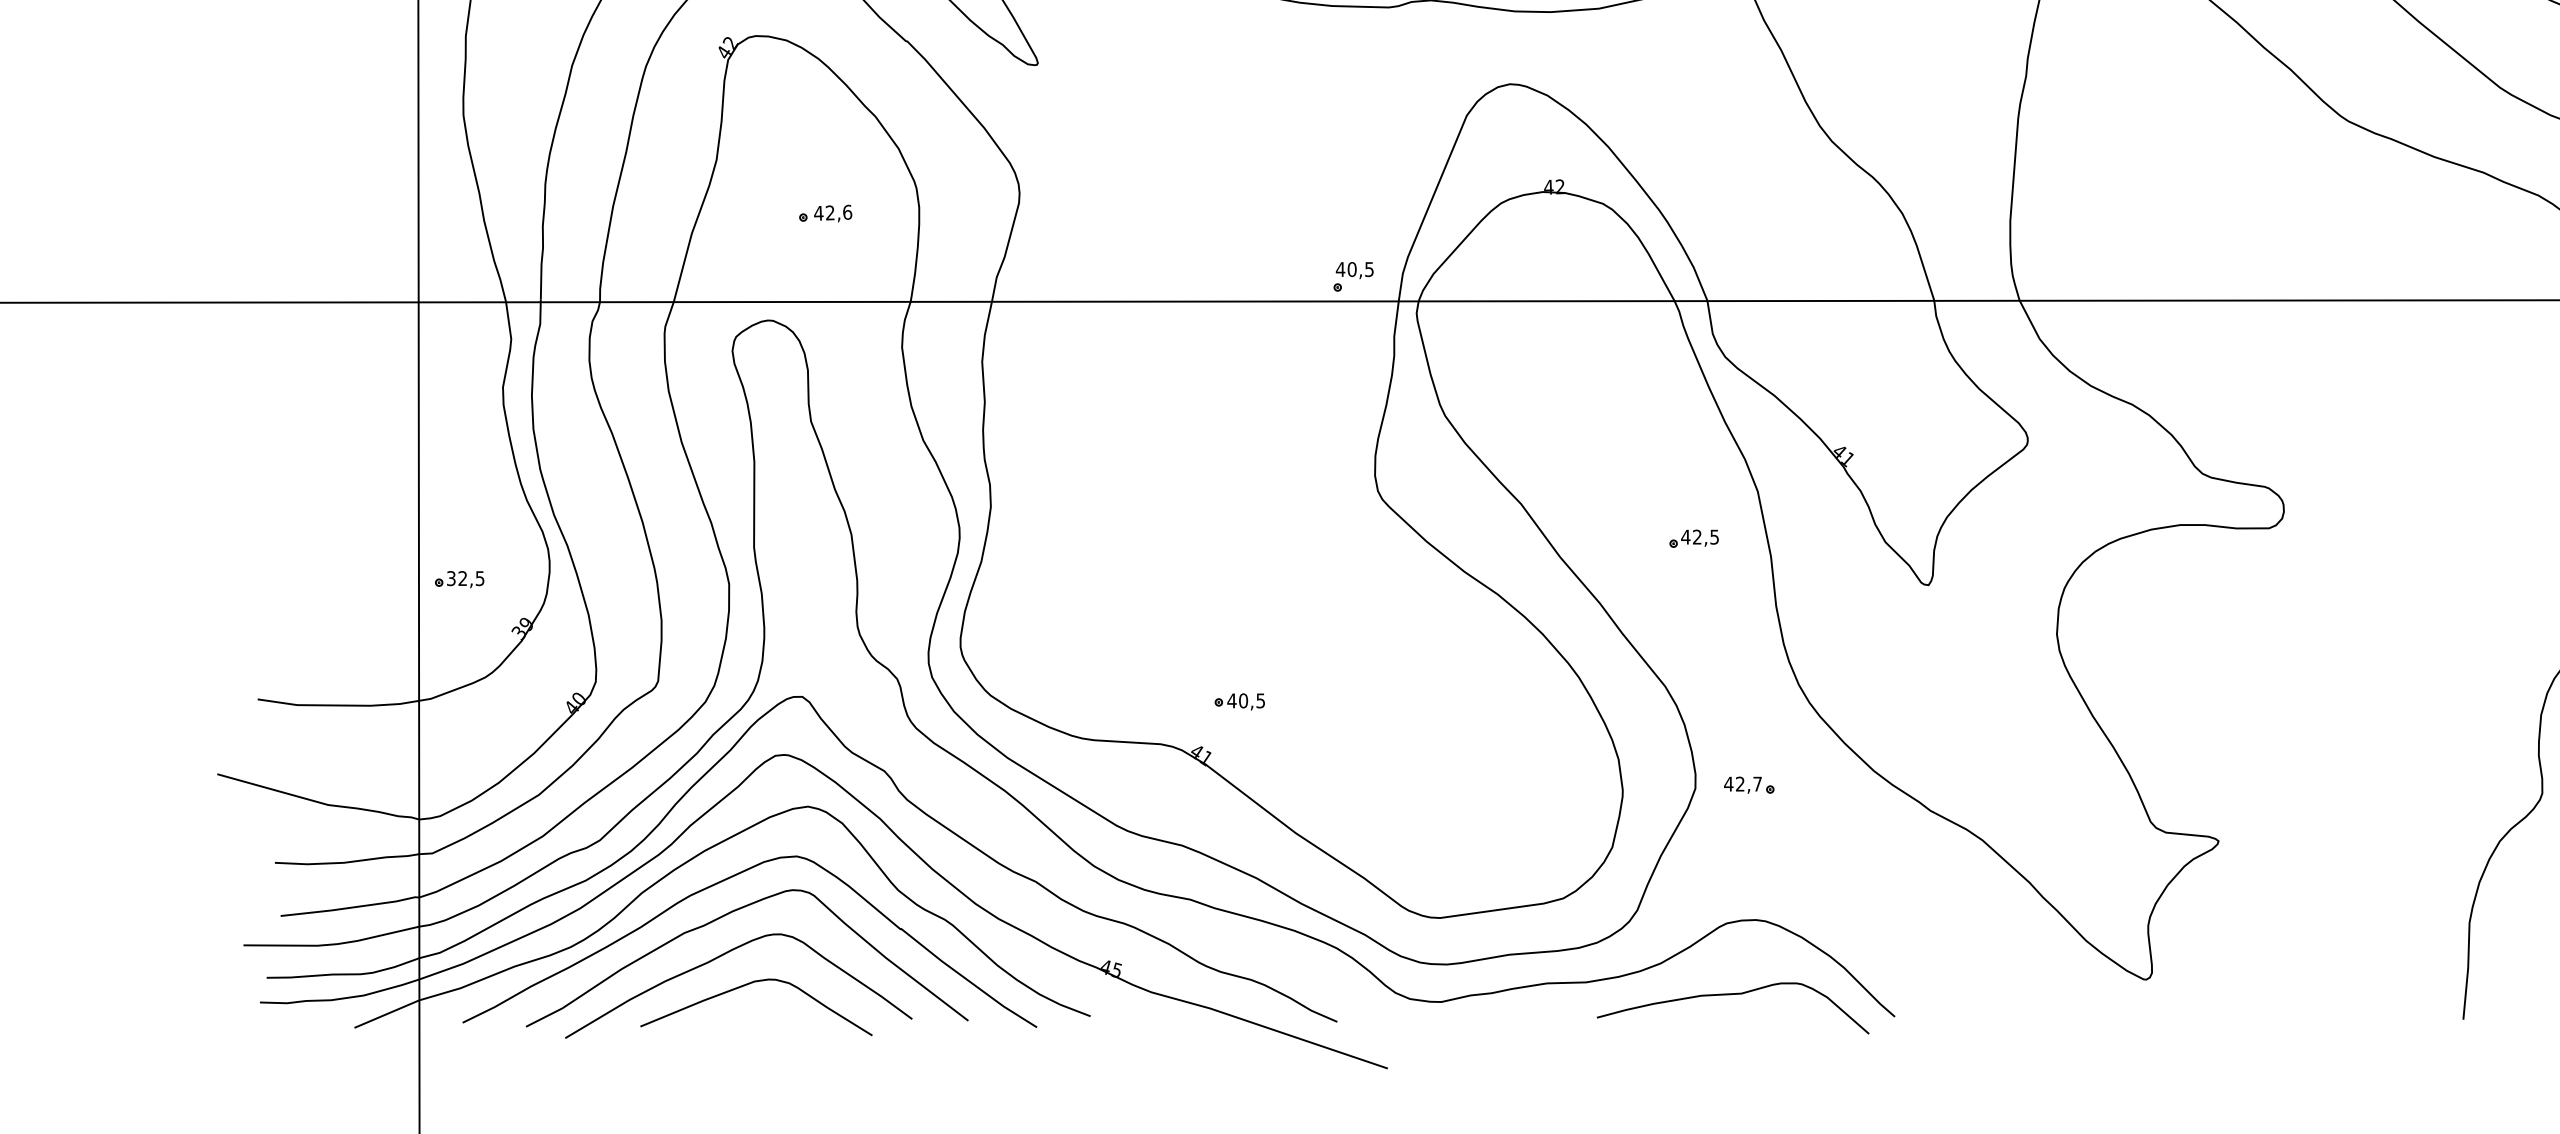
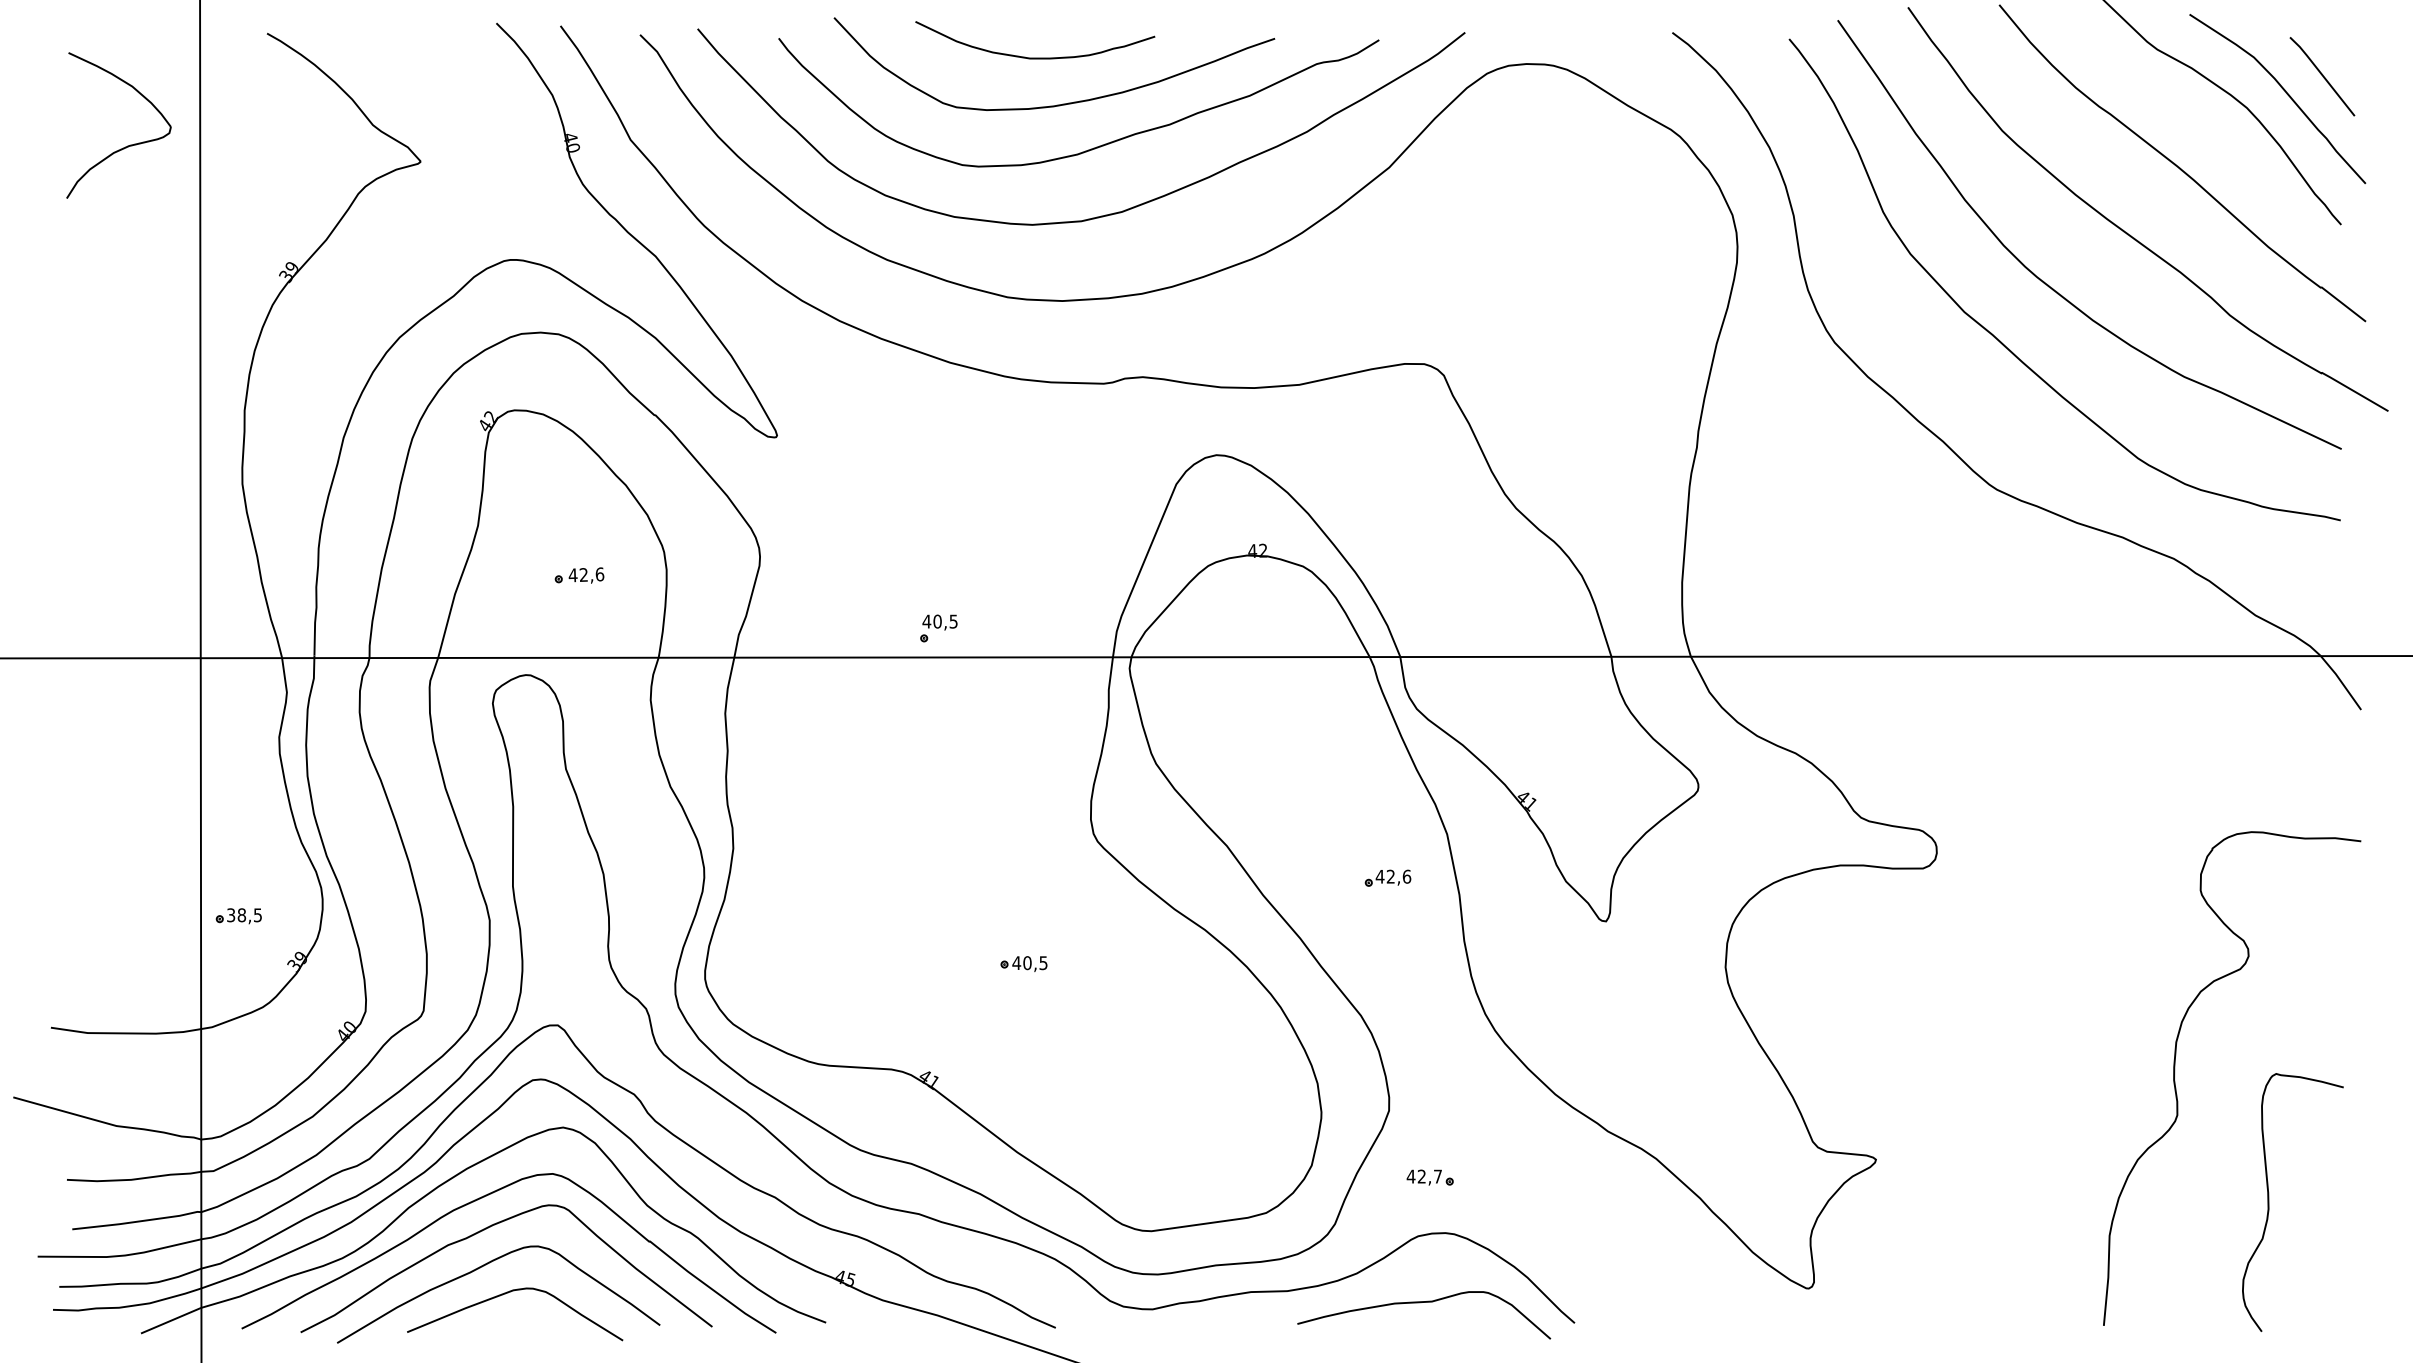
part: (1353, 276) -> (938, 628), moved
text: (1714, 536) -> (1406, 876), 42,5 -> 42,6
text: (462, 578) -> (241, 915), 32,5 -> 38,5
part: (1239, 701) -> (1023, 963), moved
part: (1748, 785) -> (1429, 1177), moved

